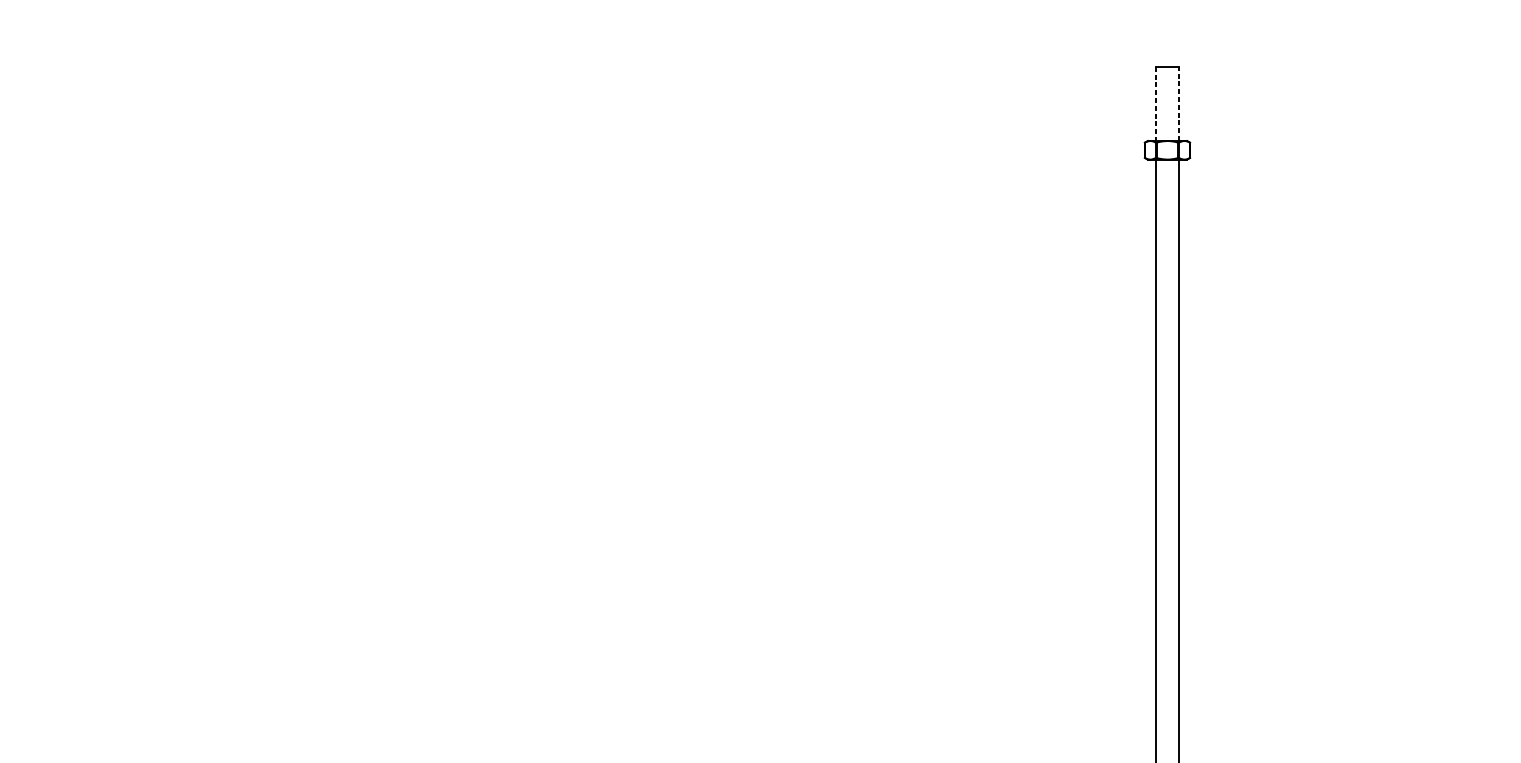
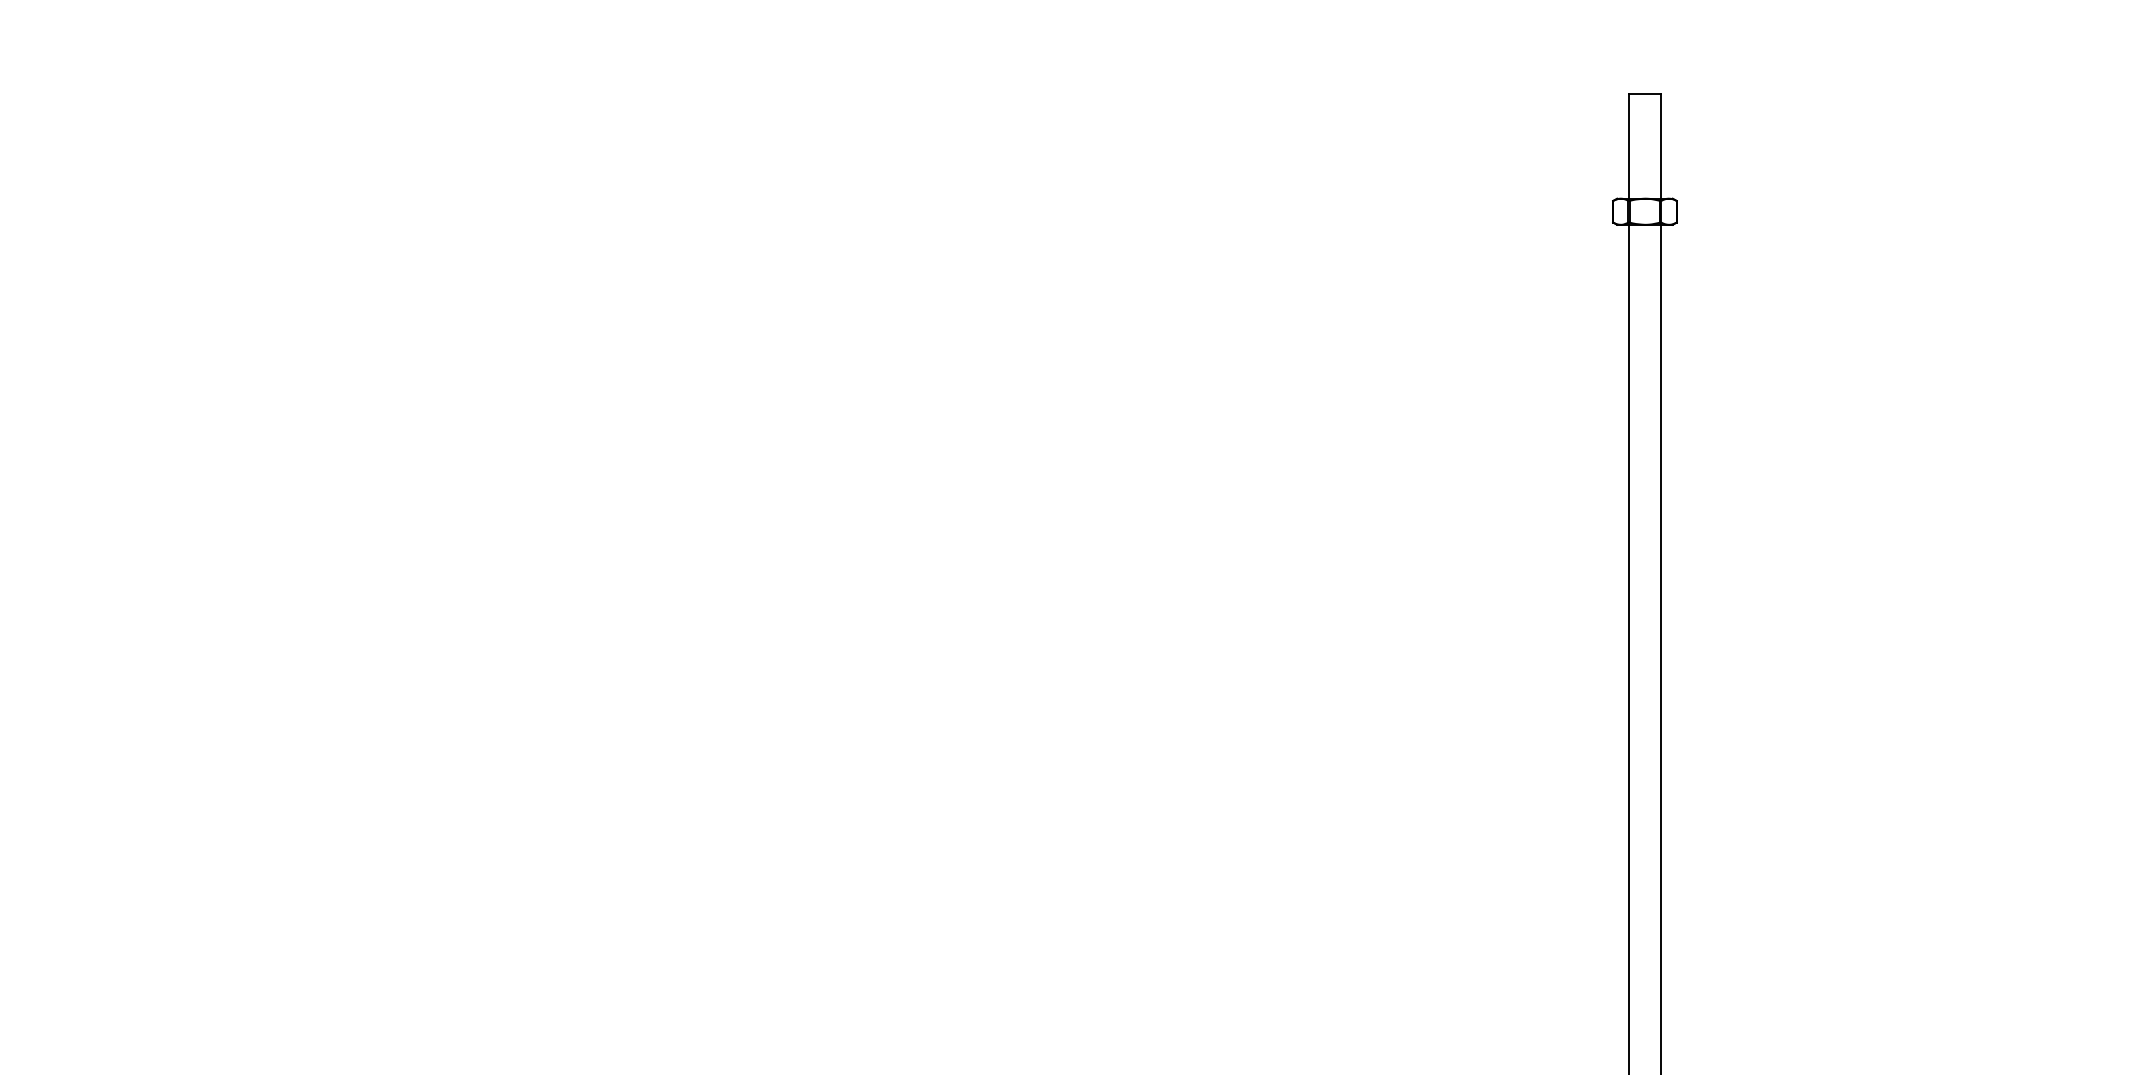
line: (1179, 103) -> (1661, 145), dashed -> solid
line: (1155, 104) -> (1628, 146), dashed -> solid

